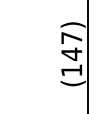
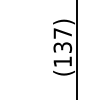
text: (71, 54) -> (62, 47), (147) -> (137)

